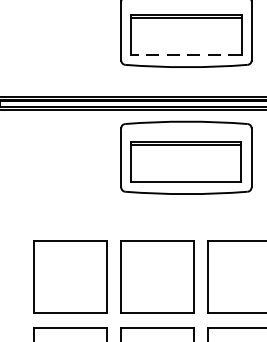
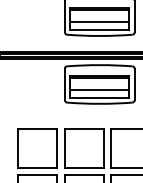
line: (185, 40) -> (99, 21), added
line: (185, 55) -> (99, 29), dashed -> solid
line: (185, 167) -> (99, 89), added

